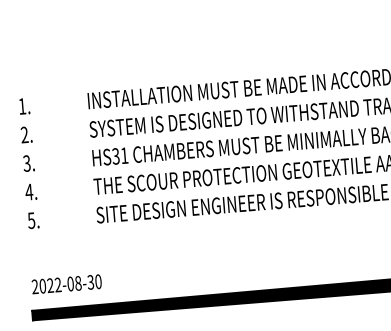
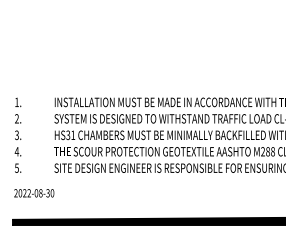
text: (67, 284) -> (34, 193), moved

